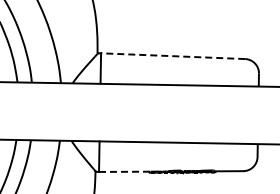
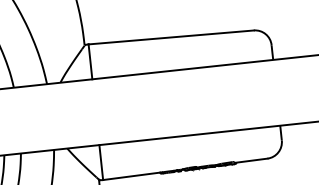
line: (172, 56) -> (170, 37), dashed -> solid
line: (124, 171) -> (132, 175), dashed -> solid

